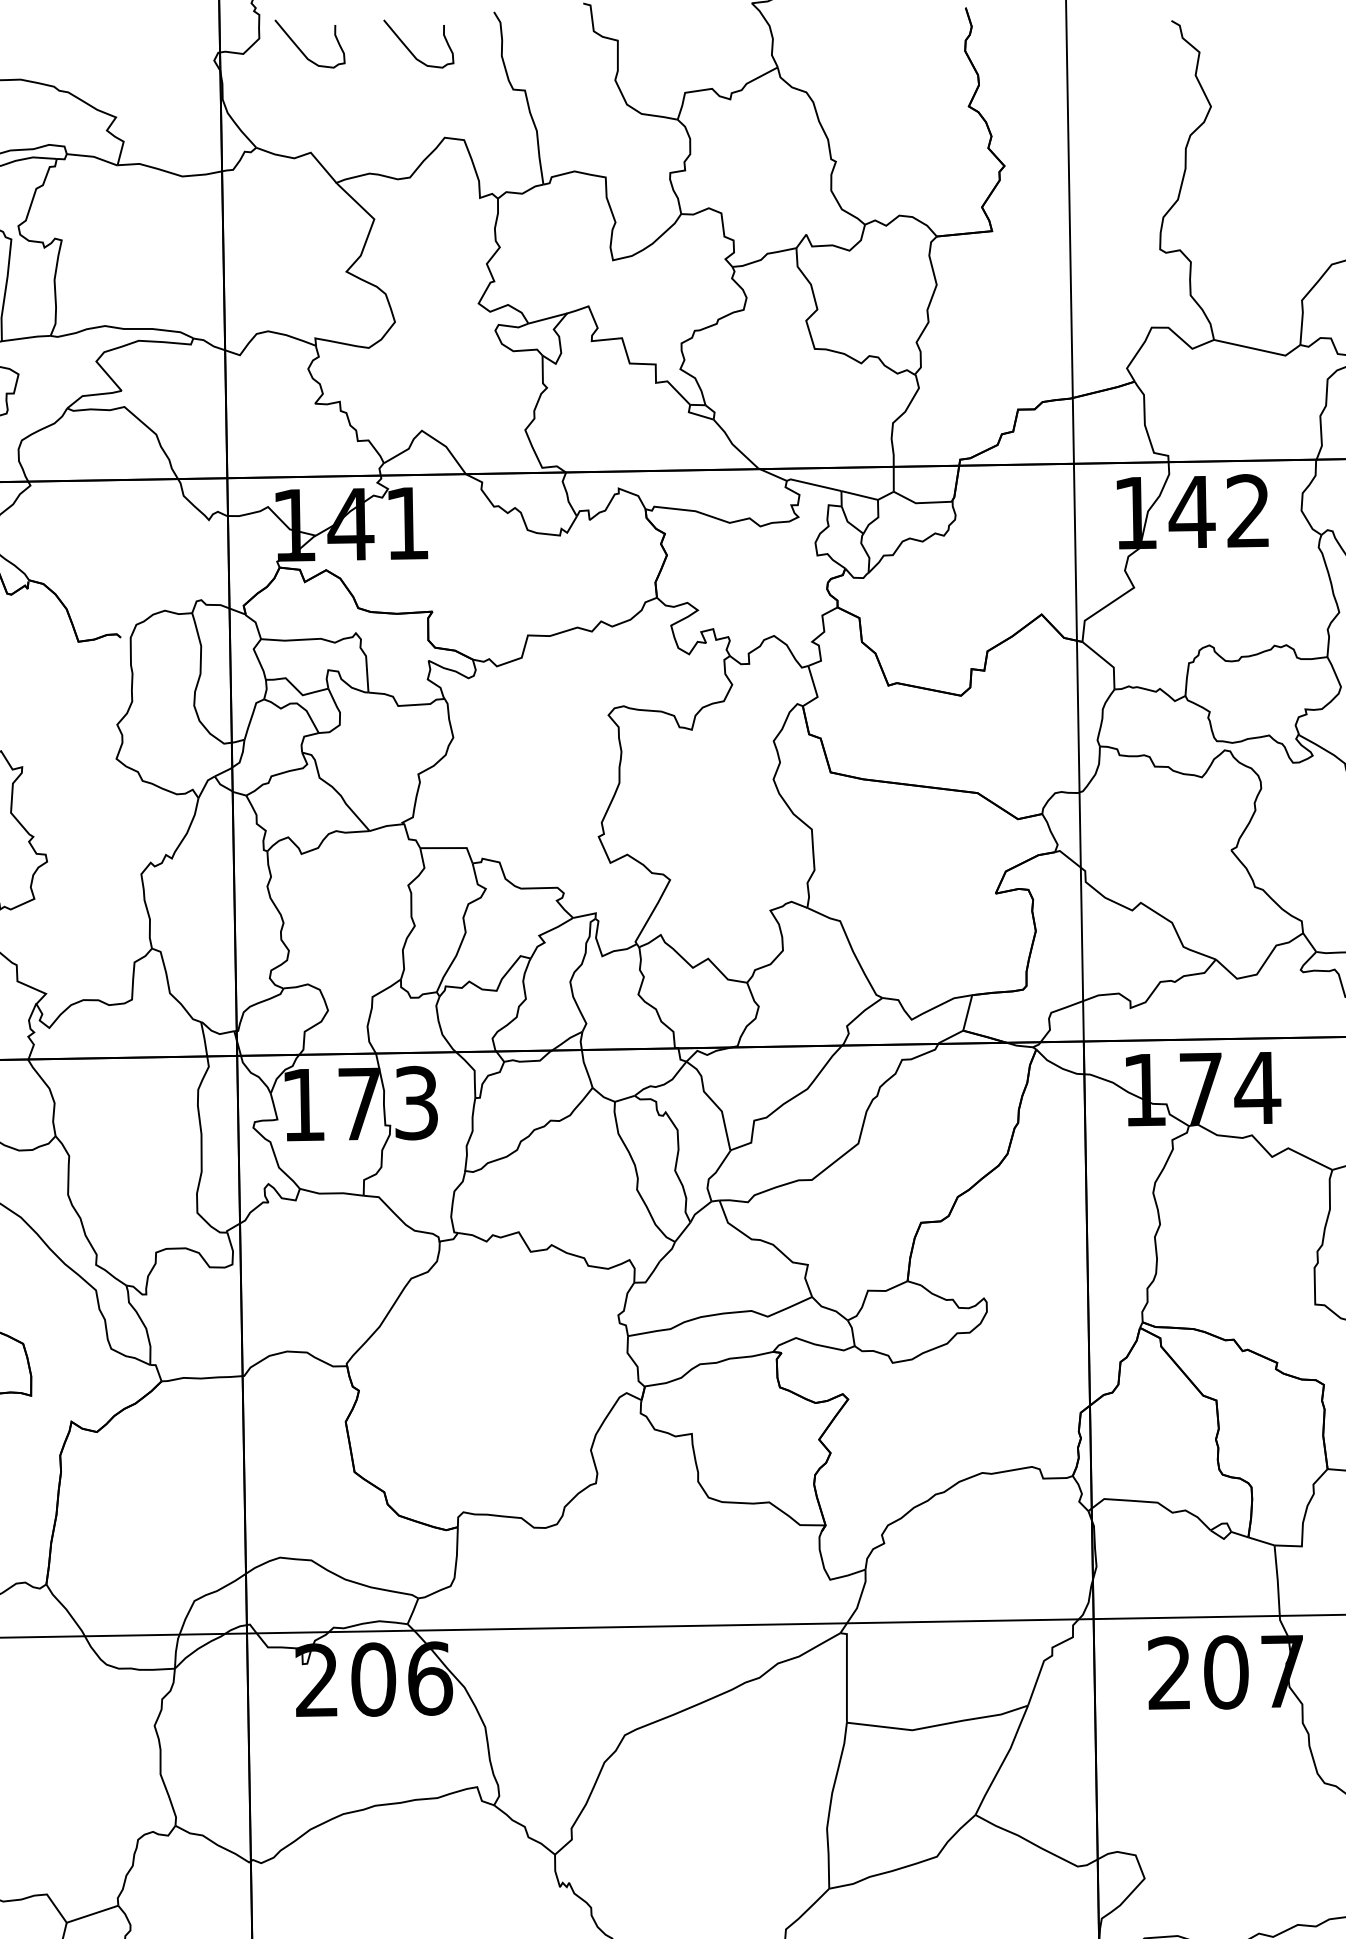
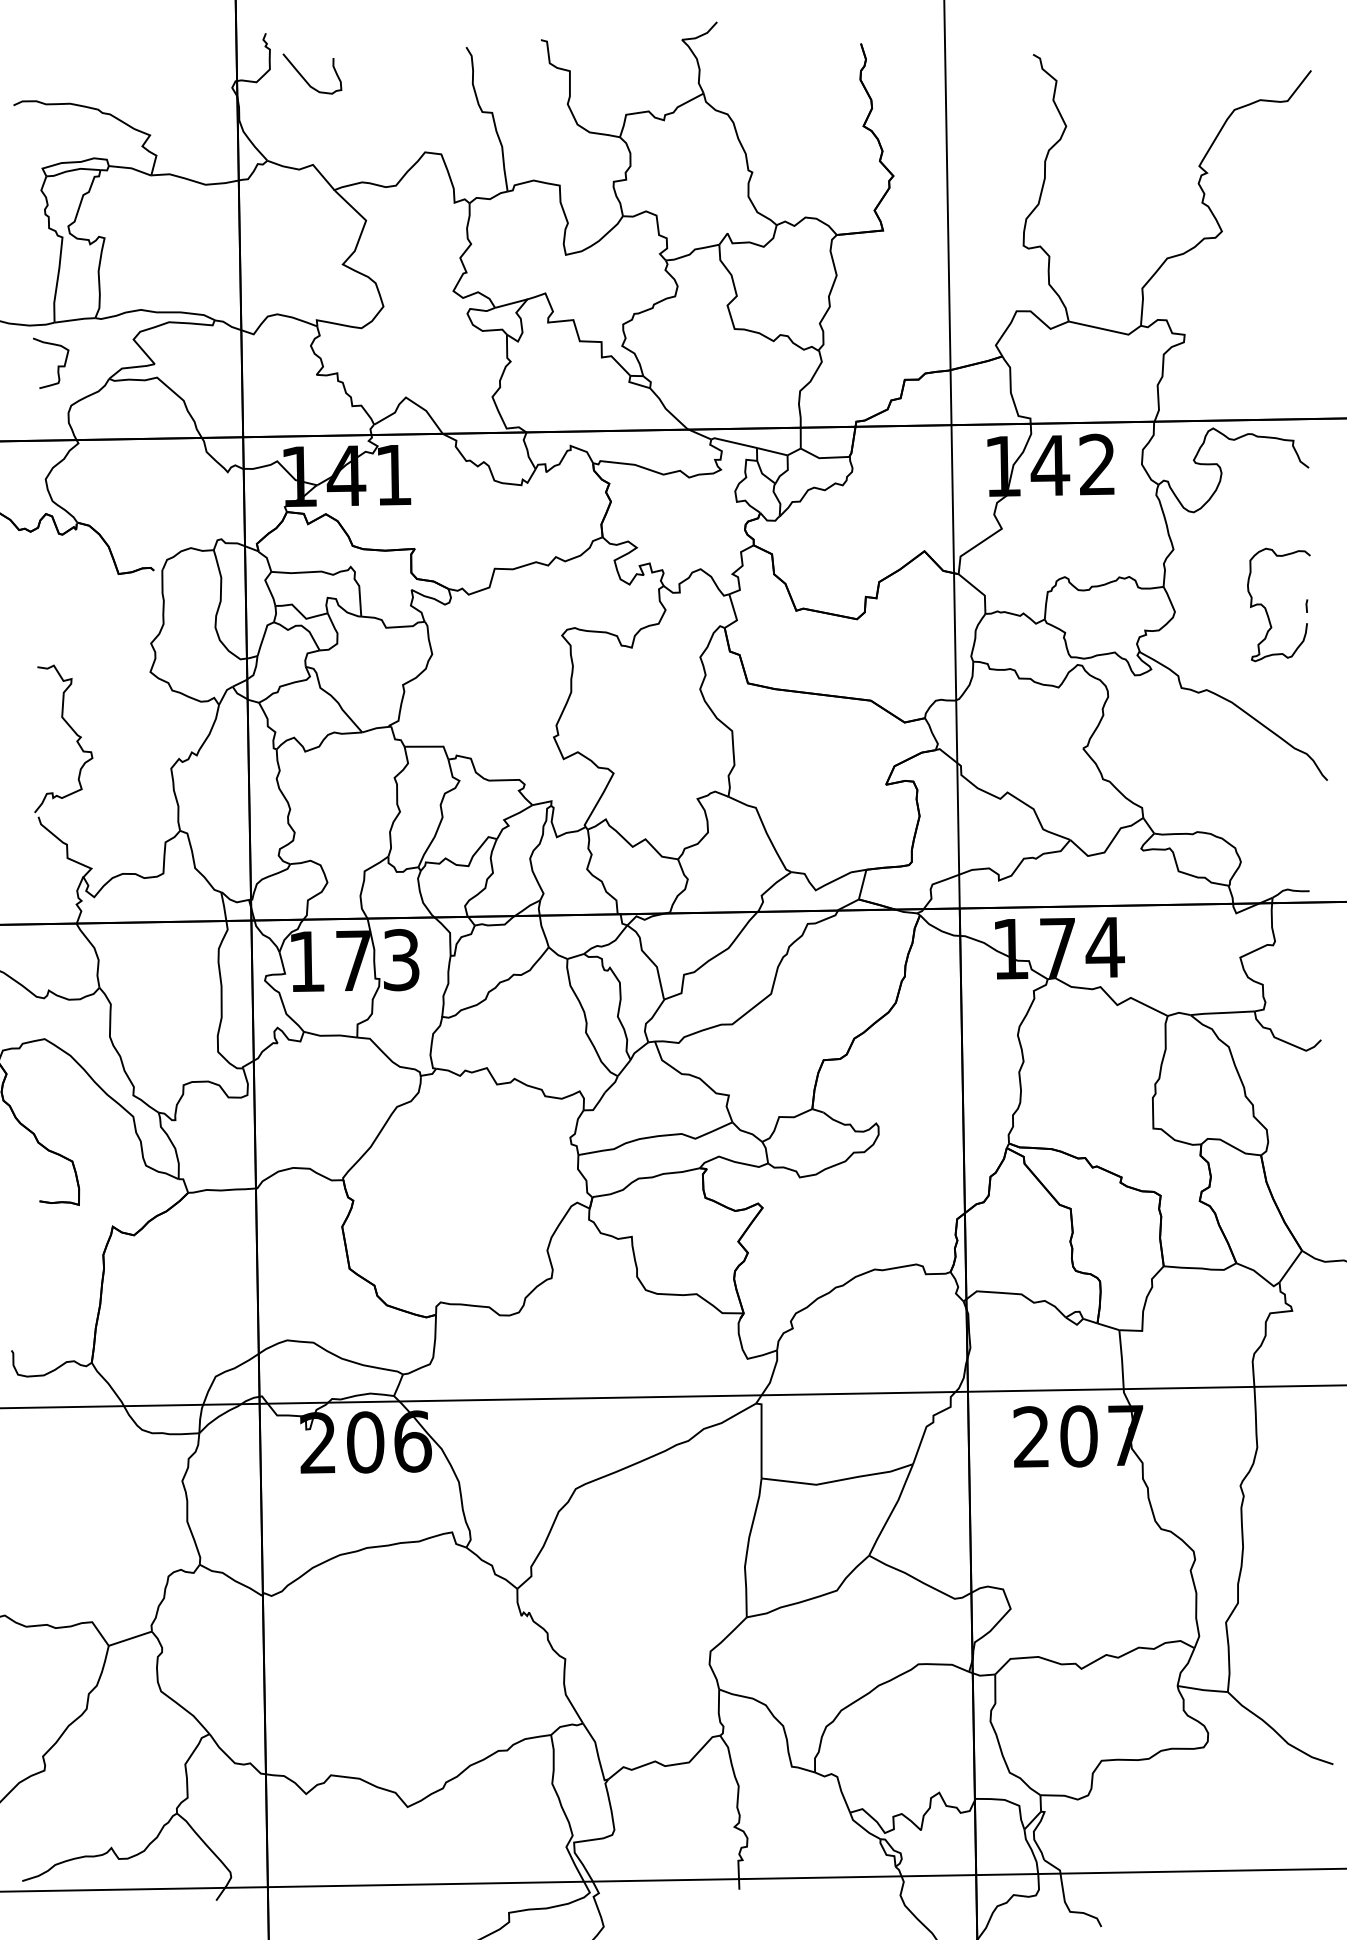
curve: (409, 48) -> (395, 77), removed

